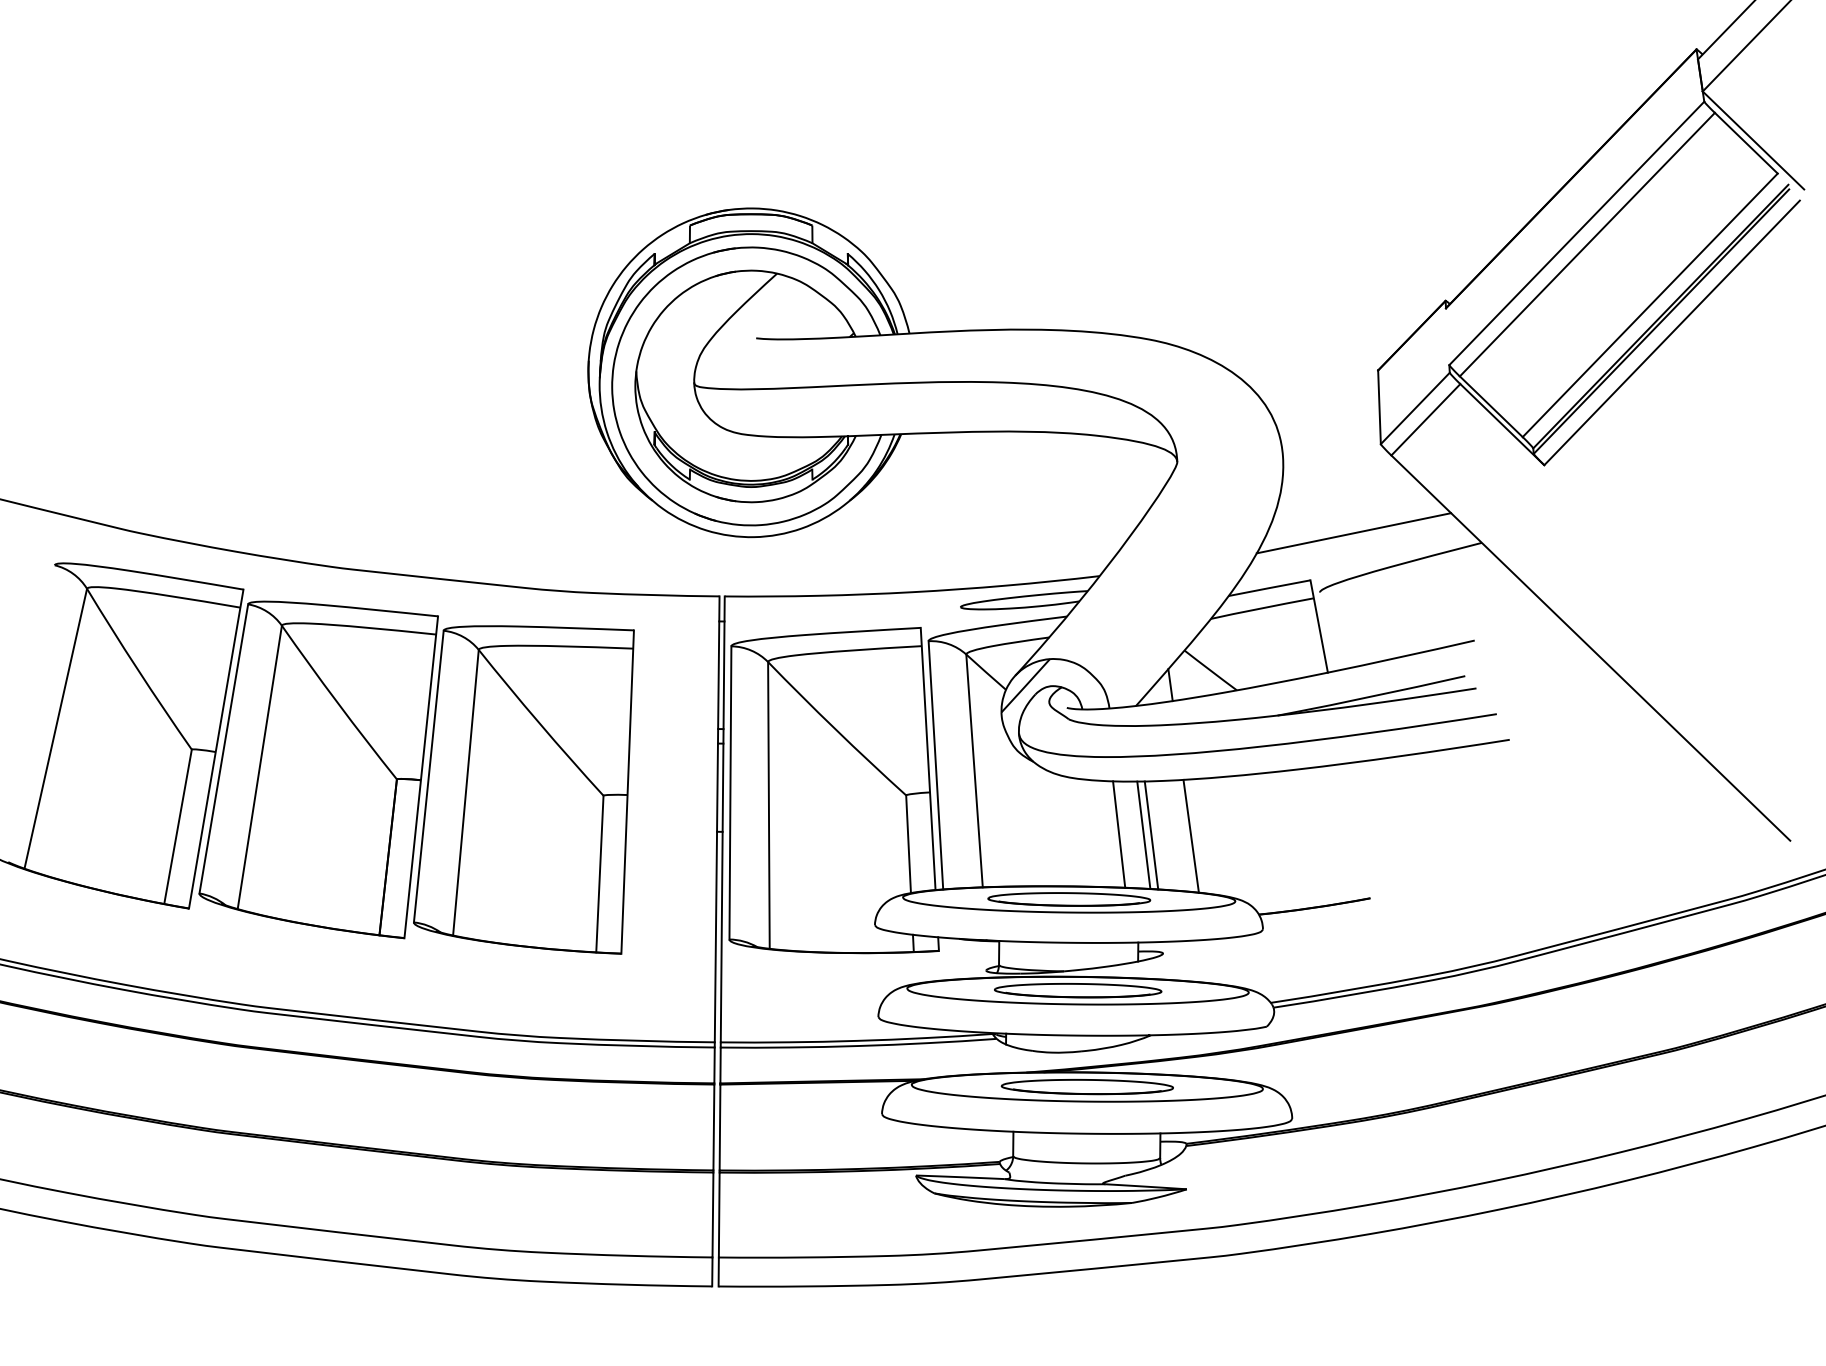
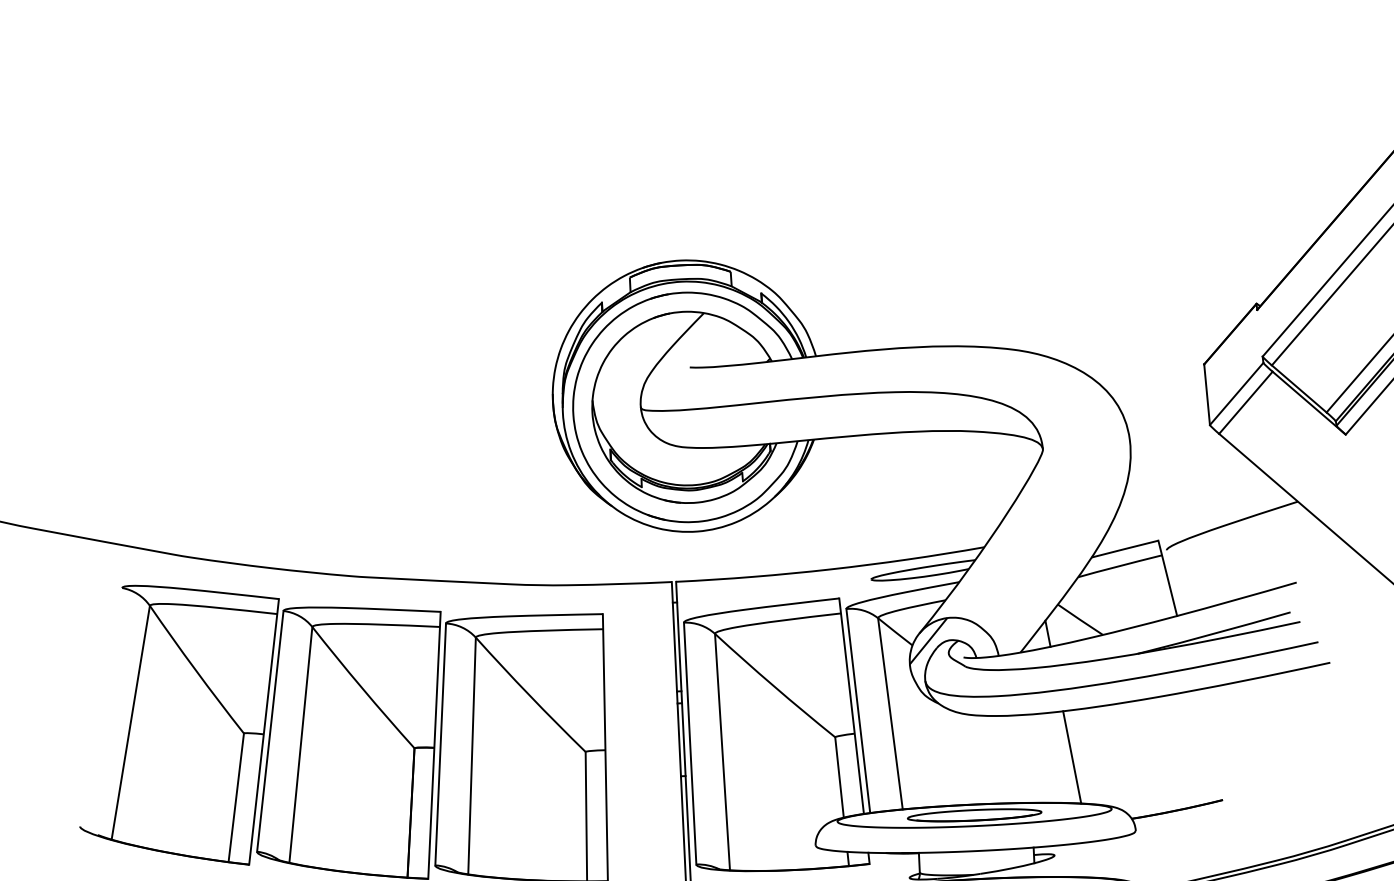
line: (1353, 533) -> (1191, 500), removed
line: (1119, 834) -> (1012, 759), removed
line: (1143, 834) -> (1032, 758), removed
line: (1151, 835) -> (1039, 758), removed

